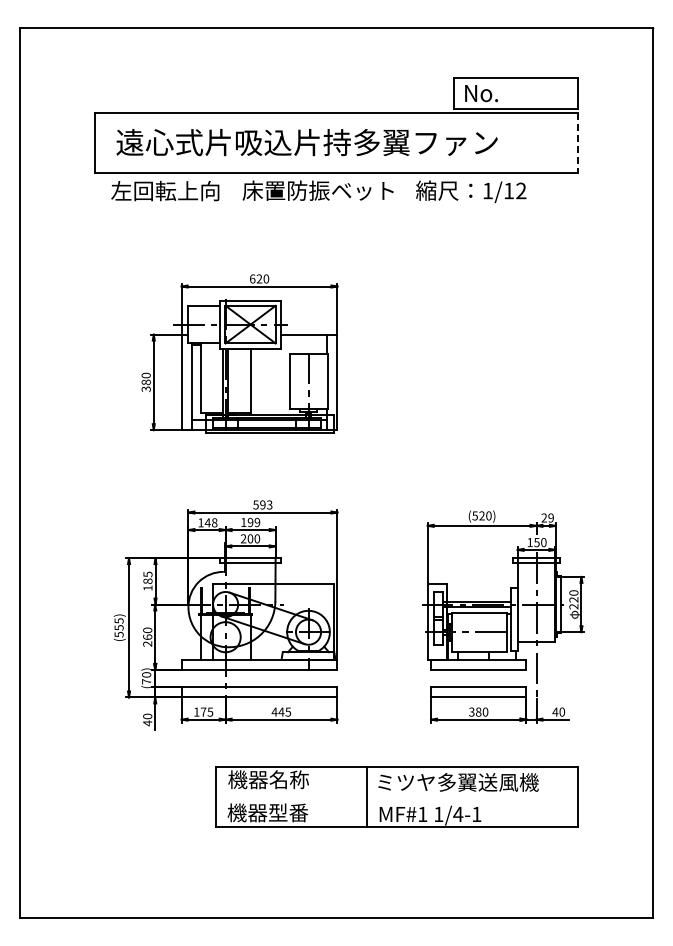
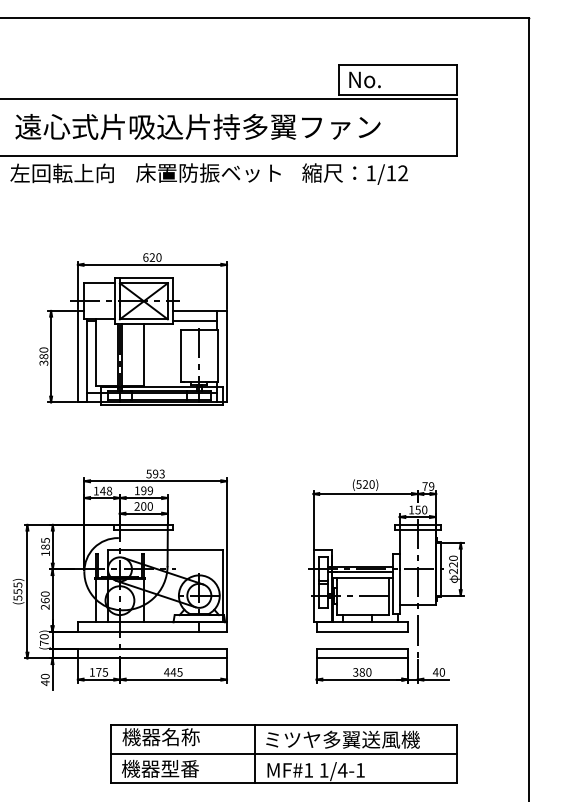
line: (577, 143) -> (456, 127), dashed -> solid
line: (303, 344) -> (194, 320), added
text: (543, 517) -> (424, 486), 29 -> 79
line: (396, 797) -> (283, 754), added

